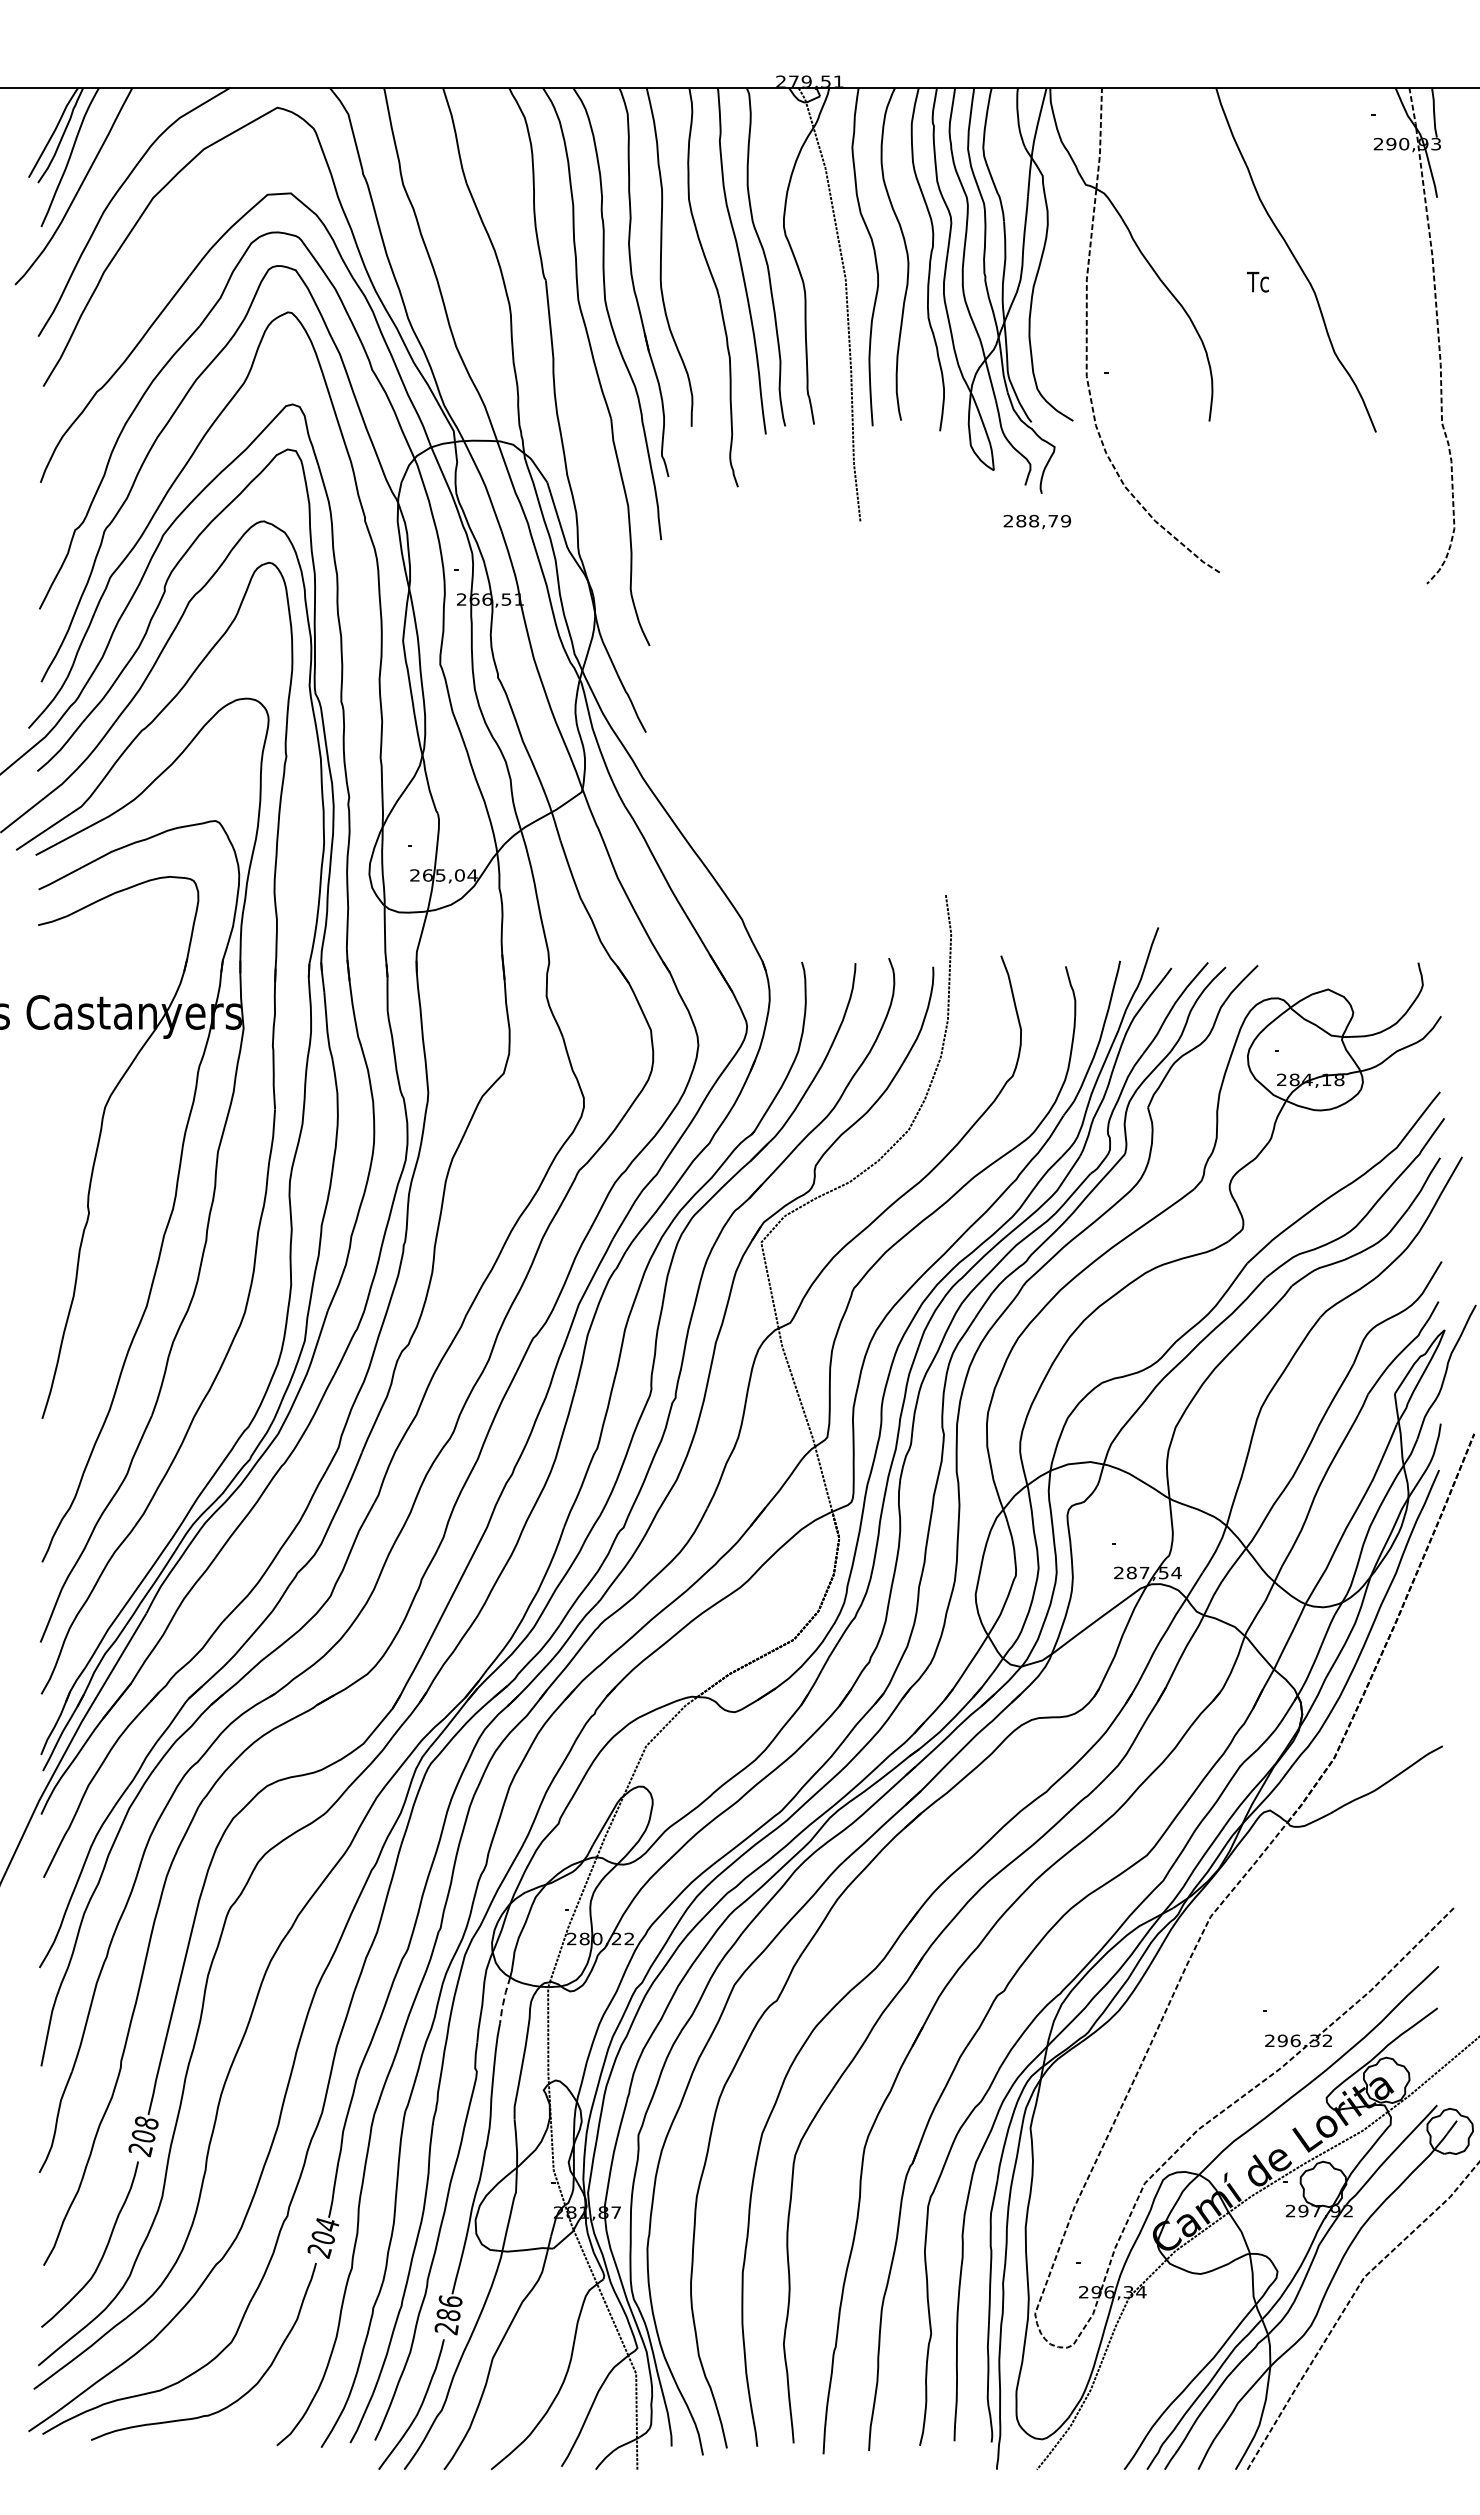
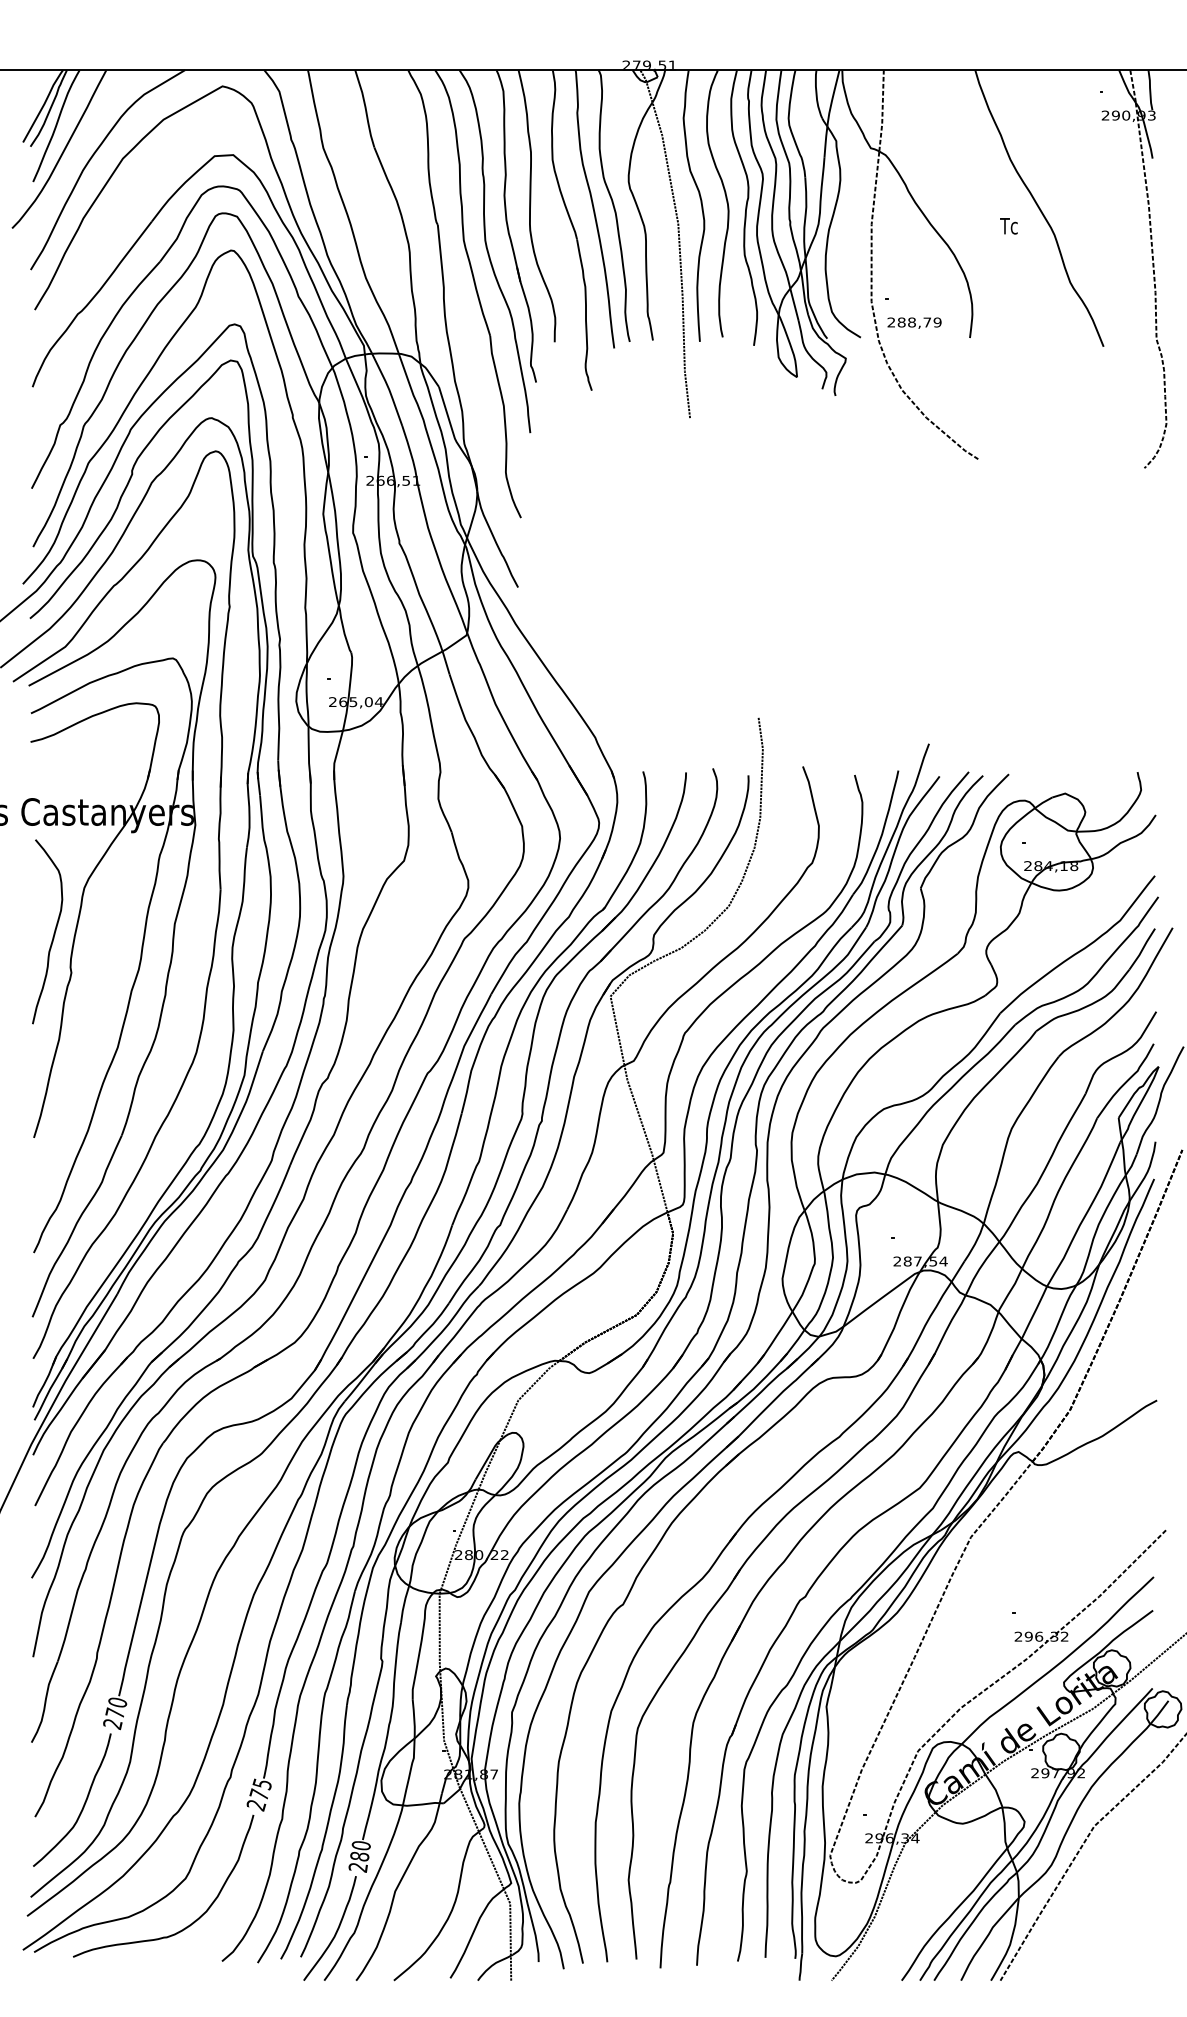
text: (1037, 521) -> (914, 322), moved
curve: (67, 1161) -> (54, 931), added
line: (504, 2000) -> (404, 1604), dashed -> solid
text: (144, 2129) -> (115, 1707), 208 -> 270
text: (325, 2230) -> (261, 1788), 204 -> 275
text: (450, 2300) -> (361, 1844), 286 -> 280

